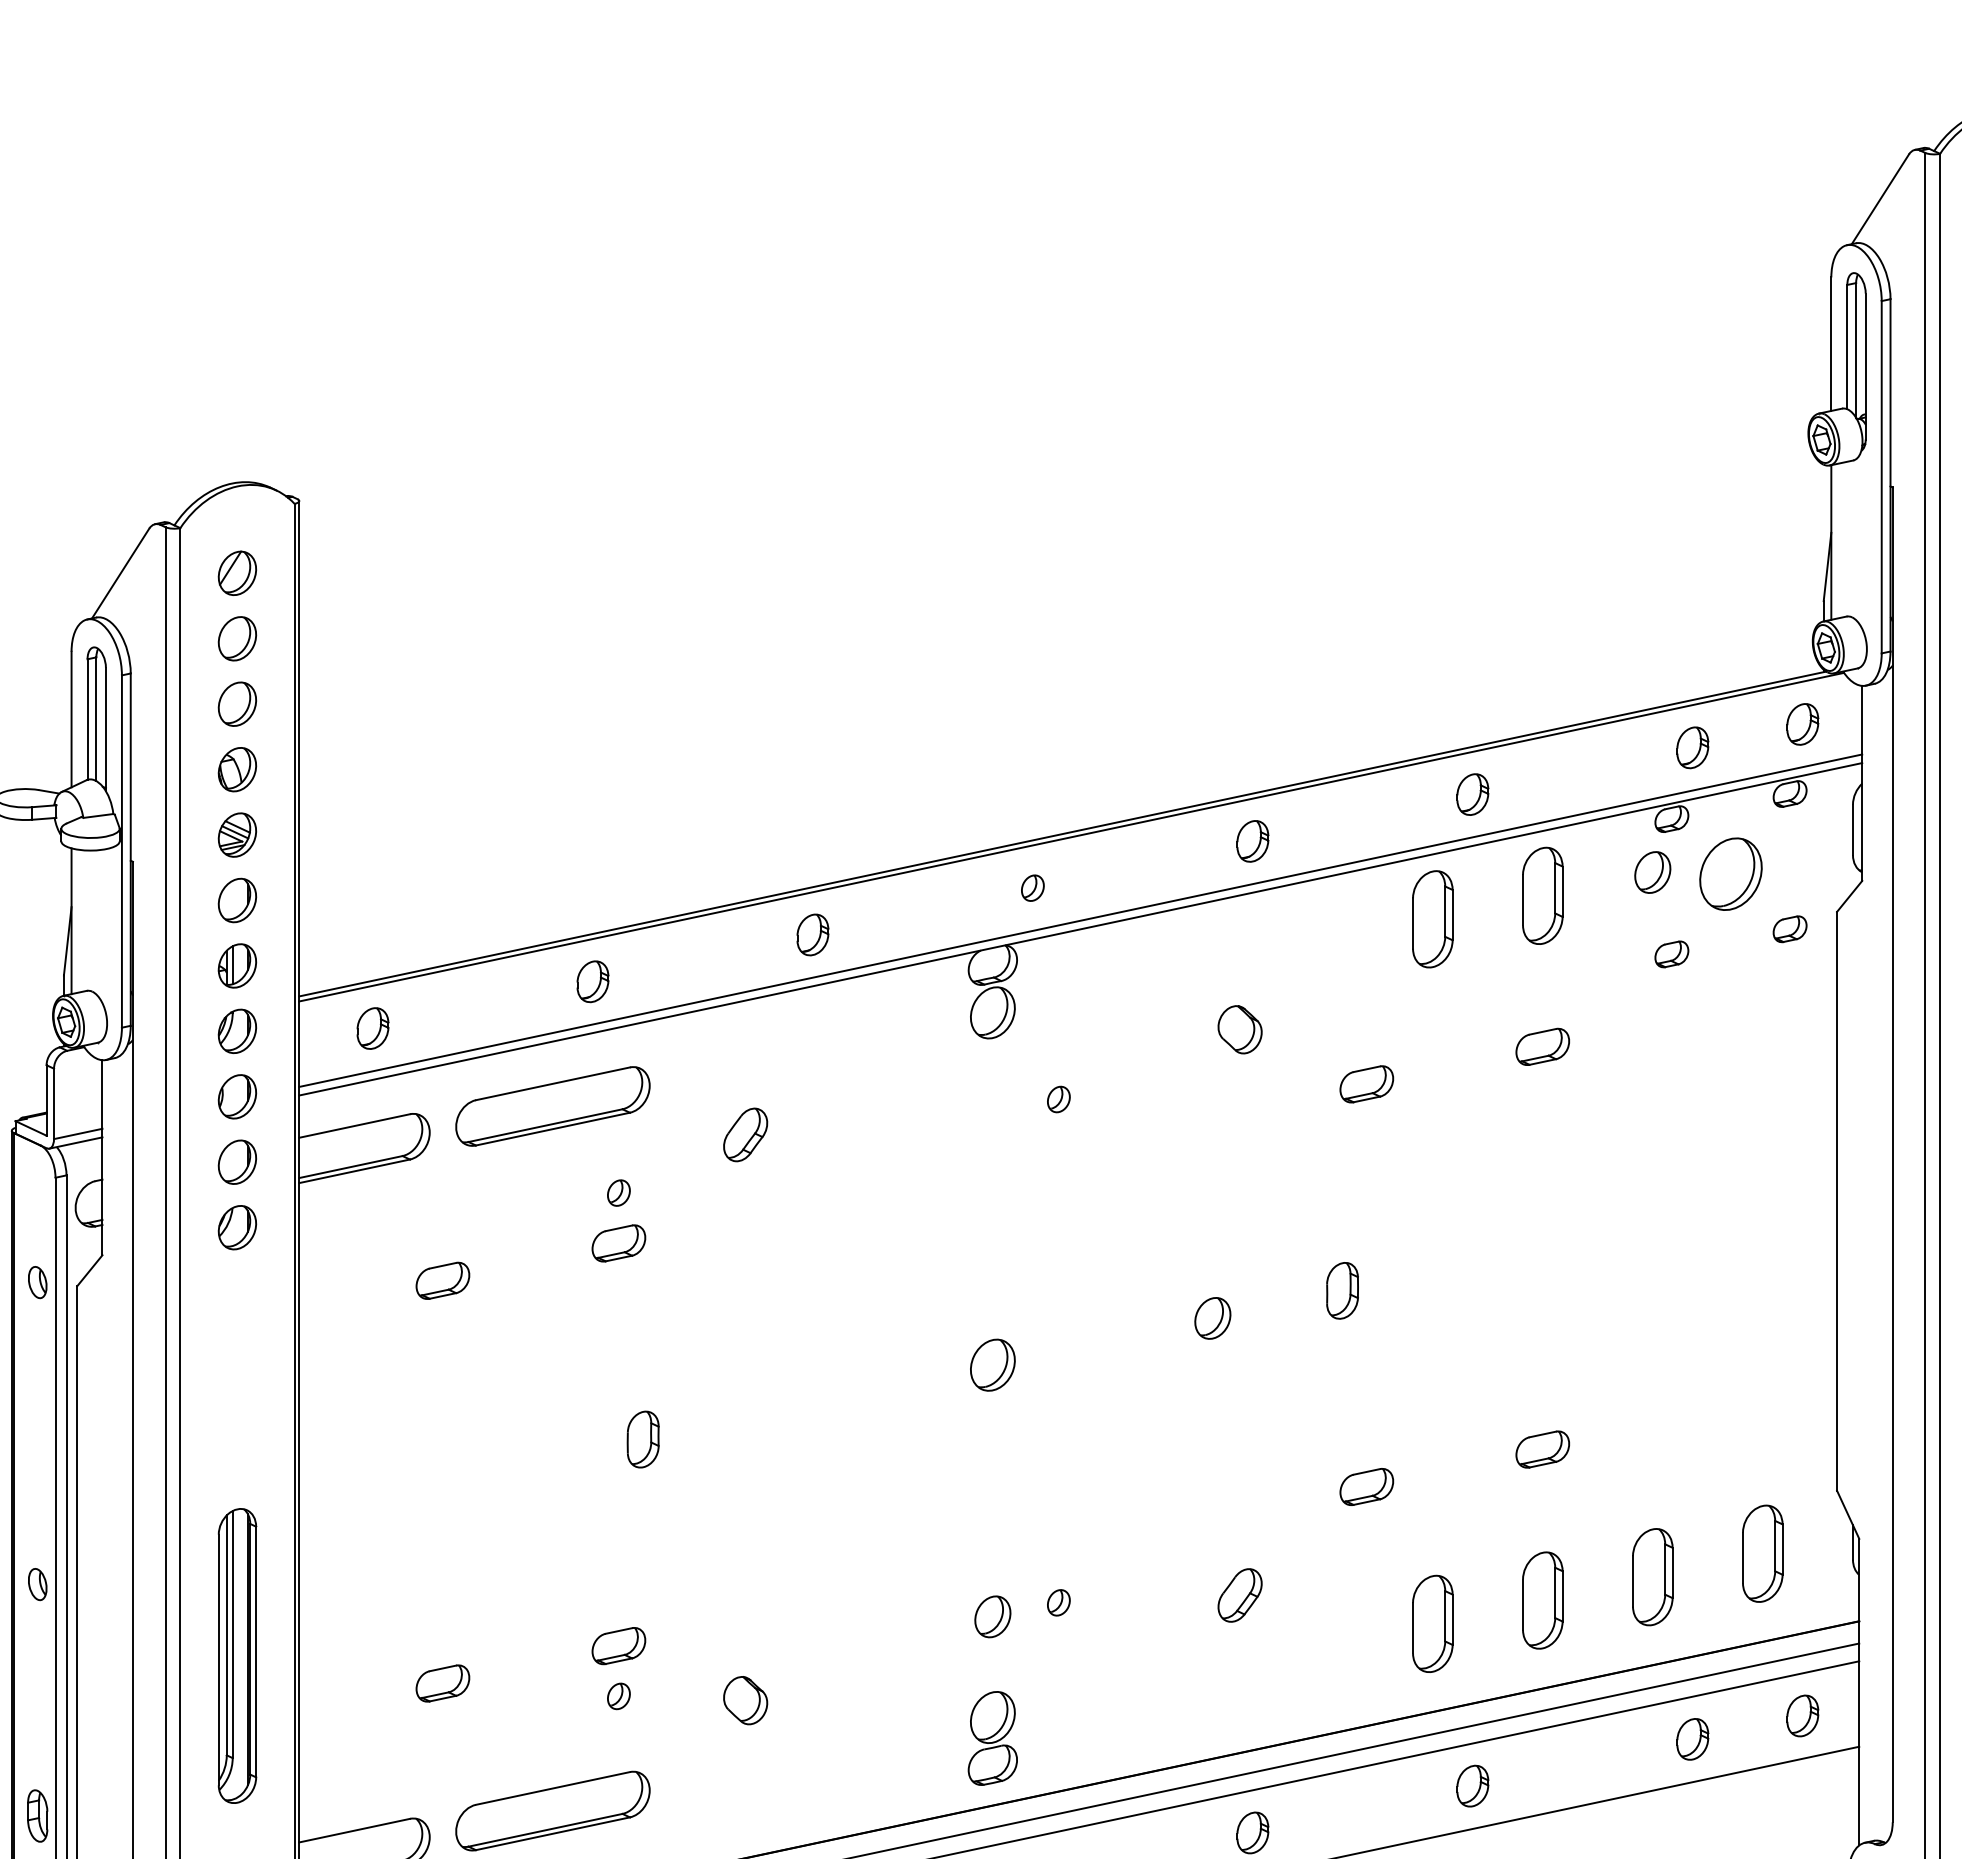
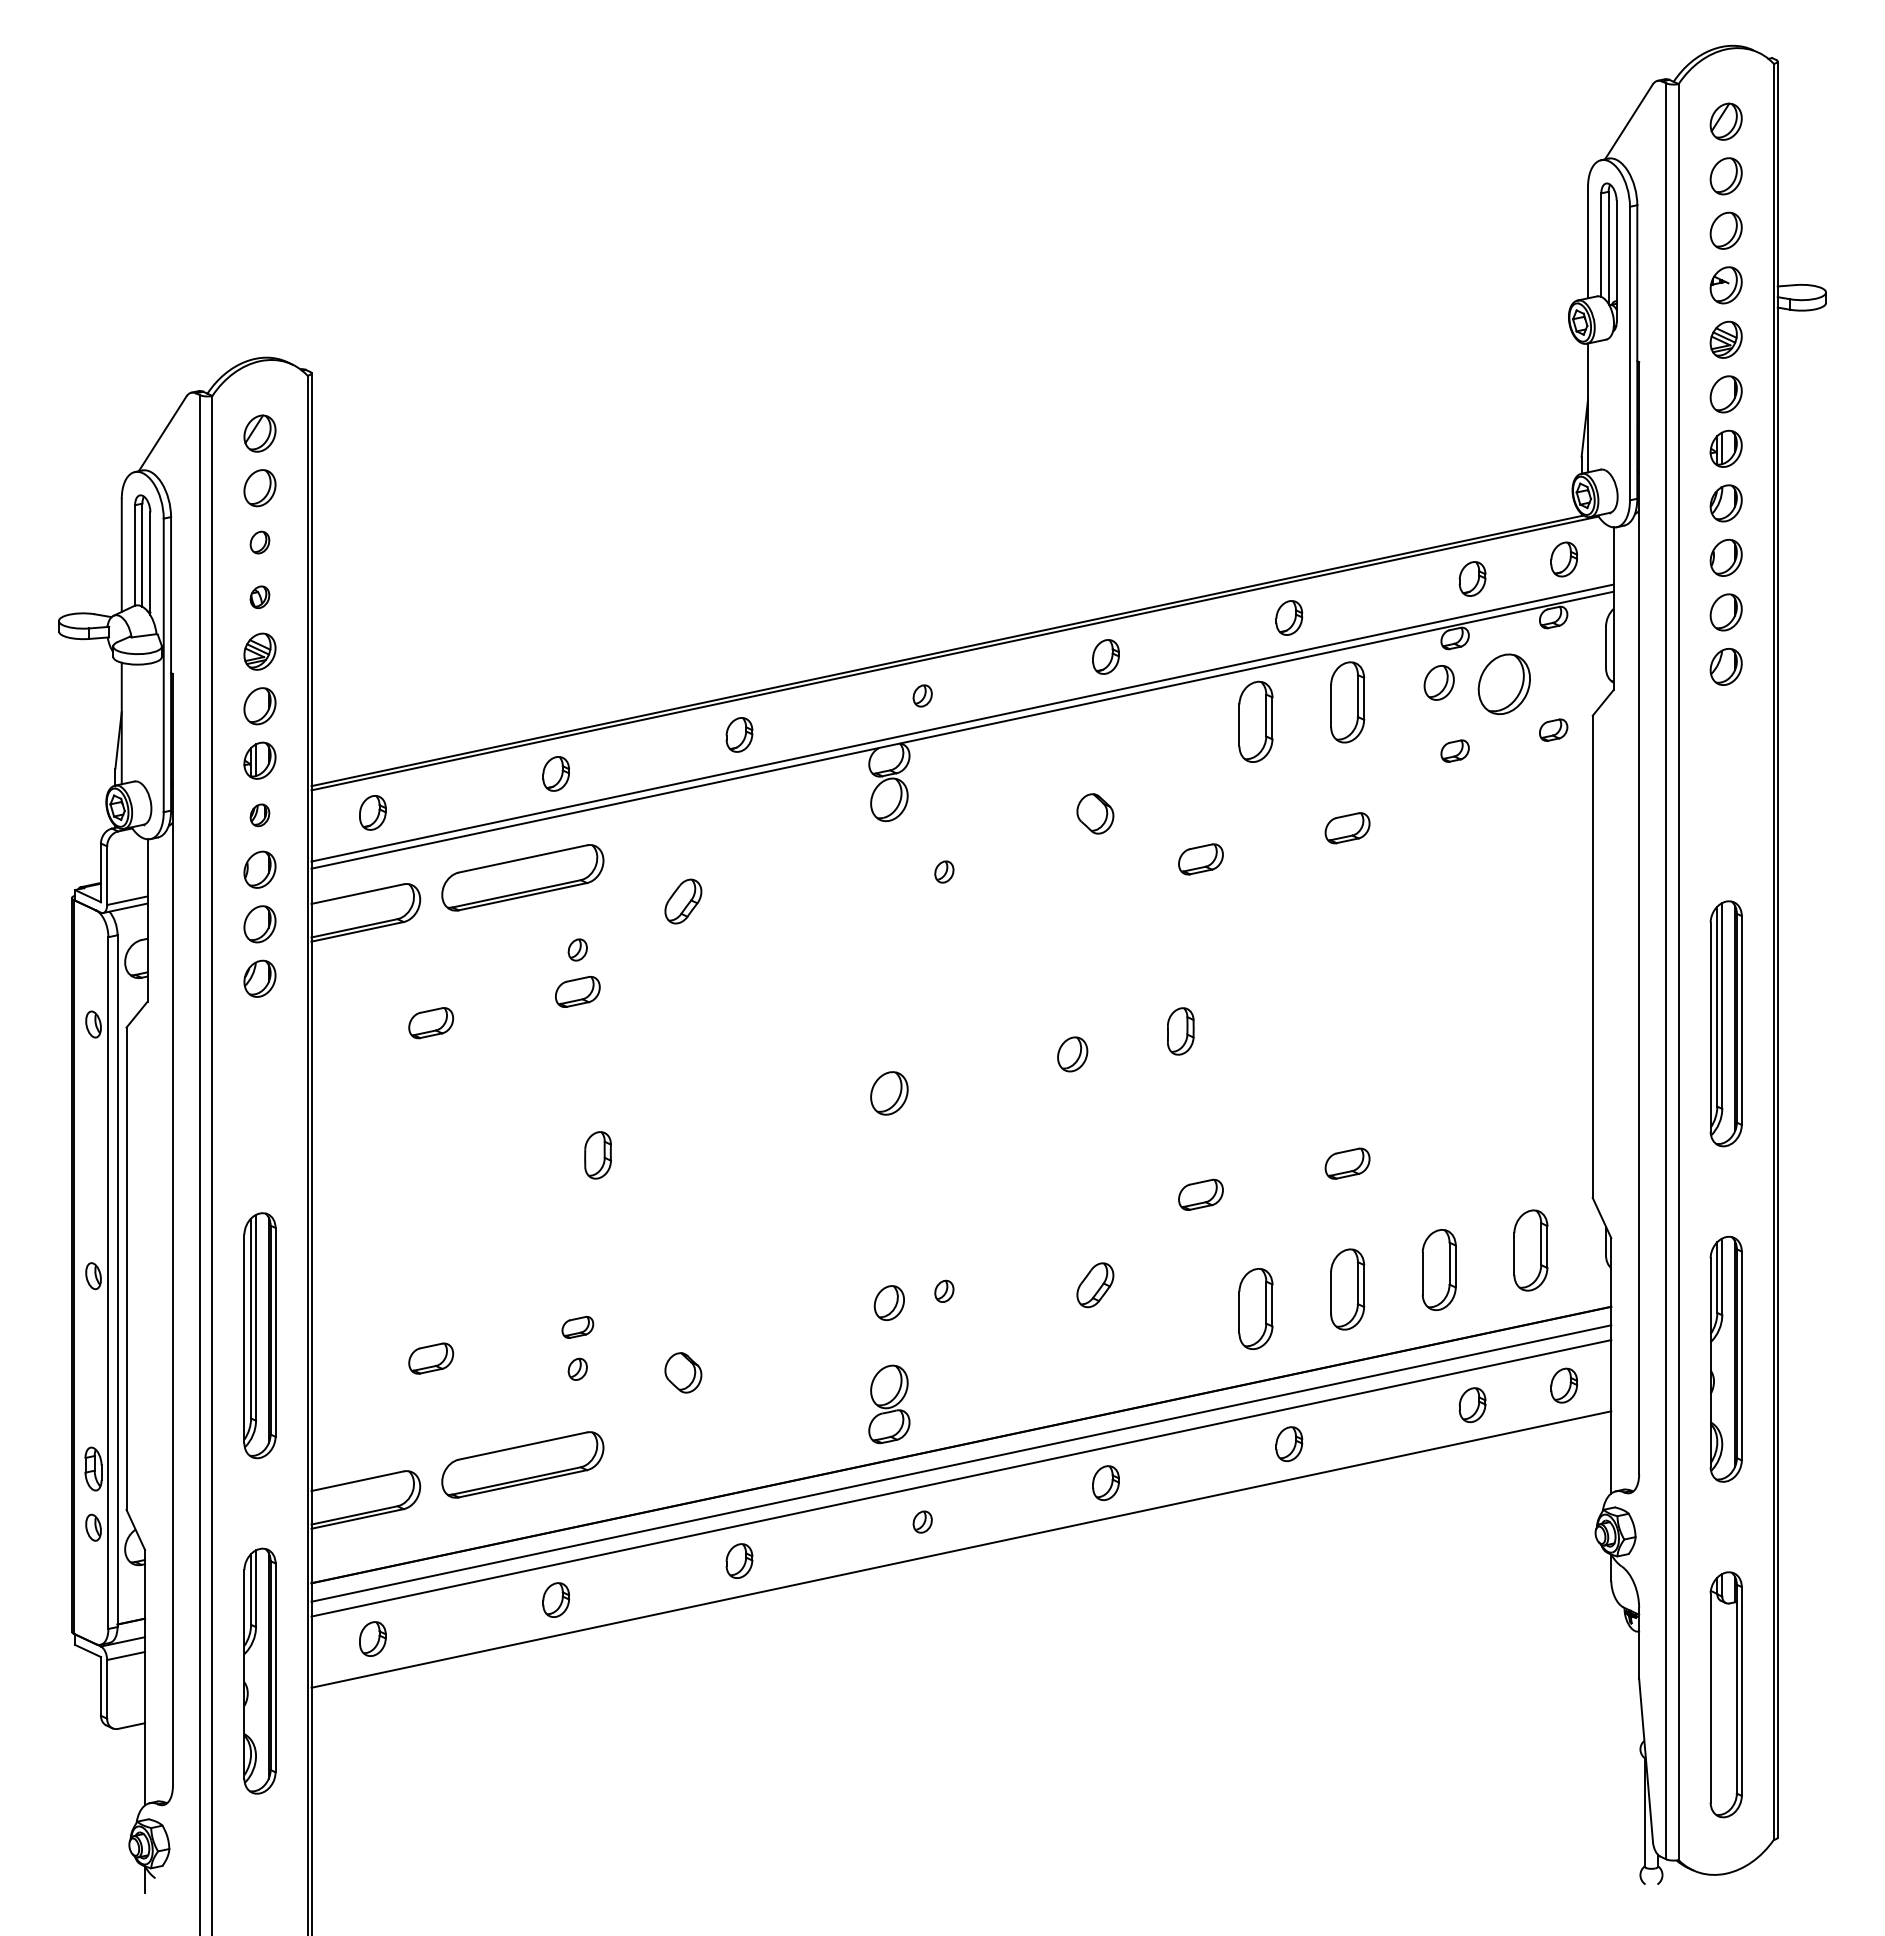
part: (236, 703) -> (259, 542), size x0.6
part: (236, 770) -> (259, 597), size x0.6
part: (236, 1031) -> (259, 815), size x0.6
part: (618, 1646) -> (577, 1327), size x0.7

